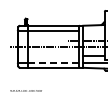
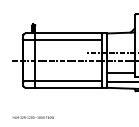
line: (53, 62) -> (68, 80), dashed -> solid

